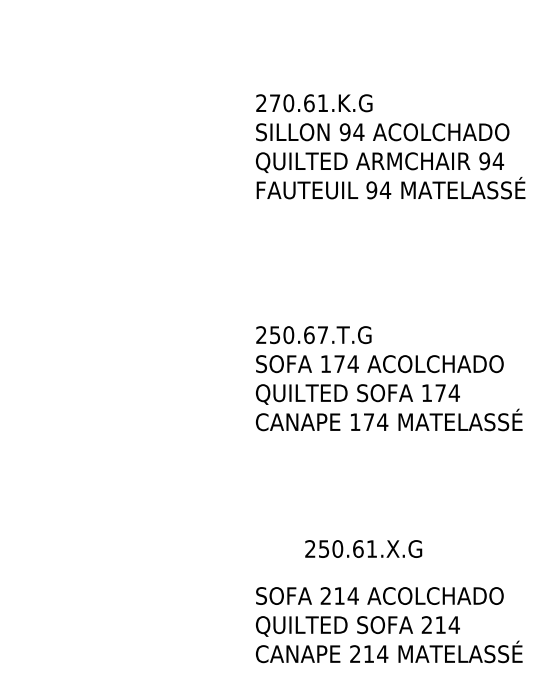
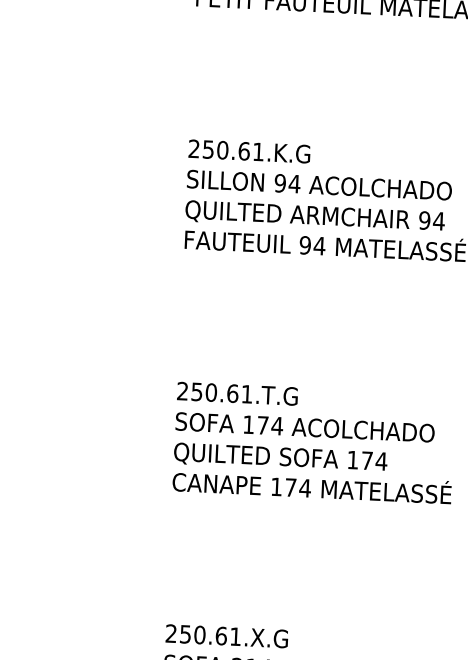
text: (275, 103) -> (208, 149), 270.61.K.G -> 250.61.K.G
text: (322, 334) -> (246, 393), 250.67.T.G -> 250.61.T.G
text: (363, 548) -> (226, 635), moved

